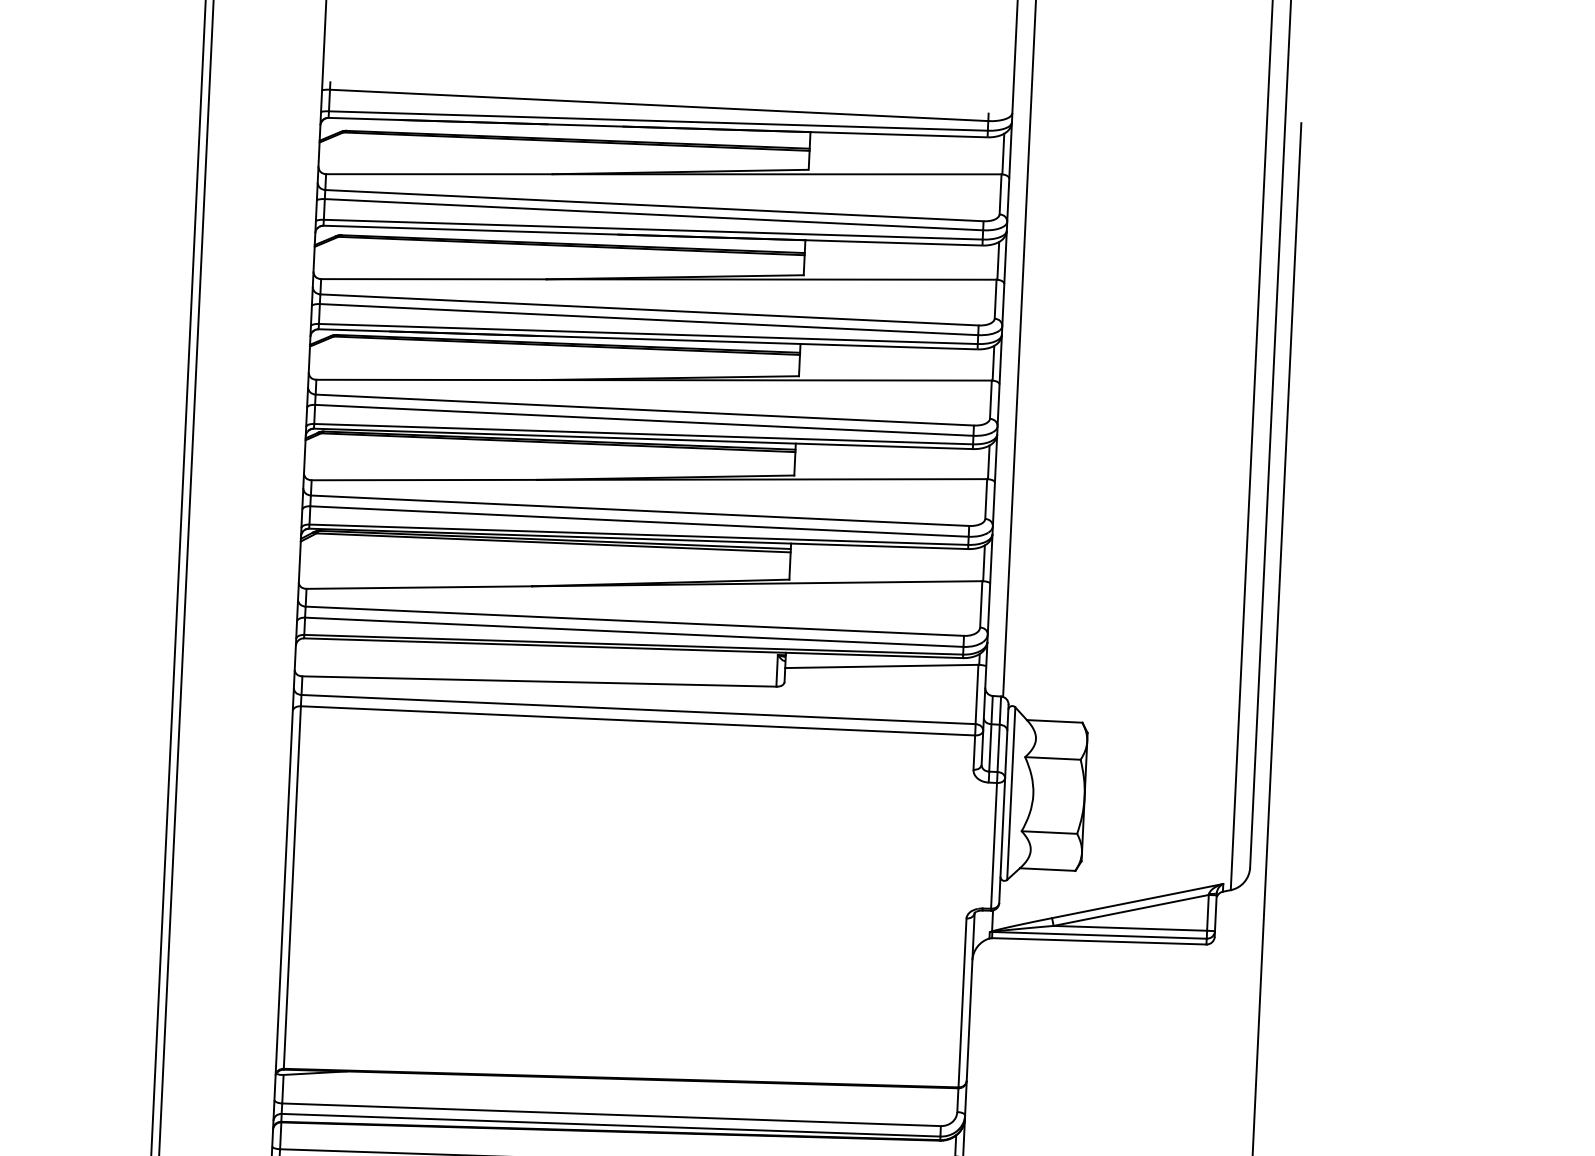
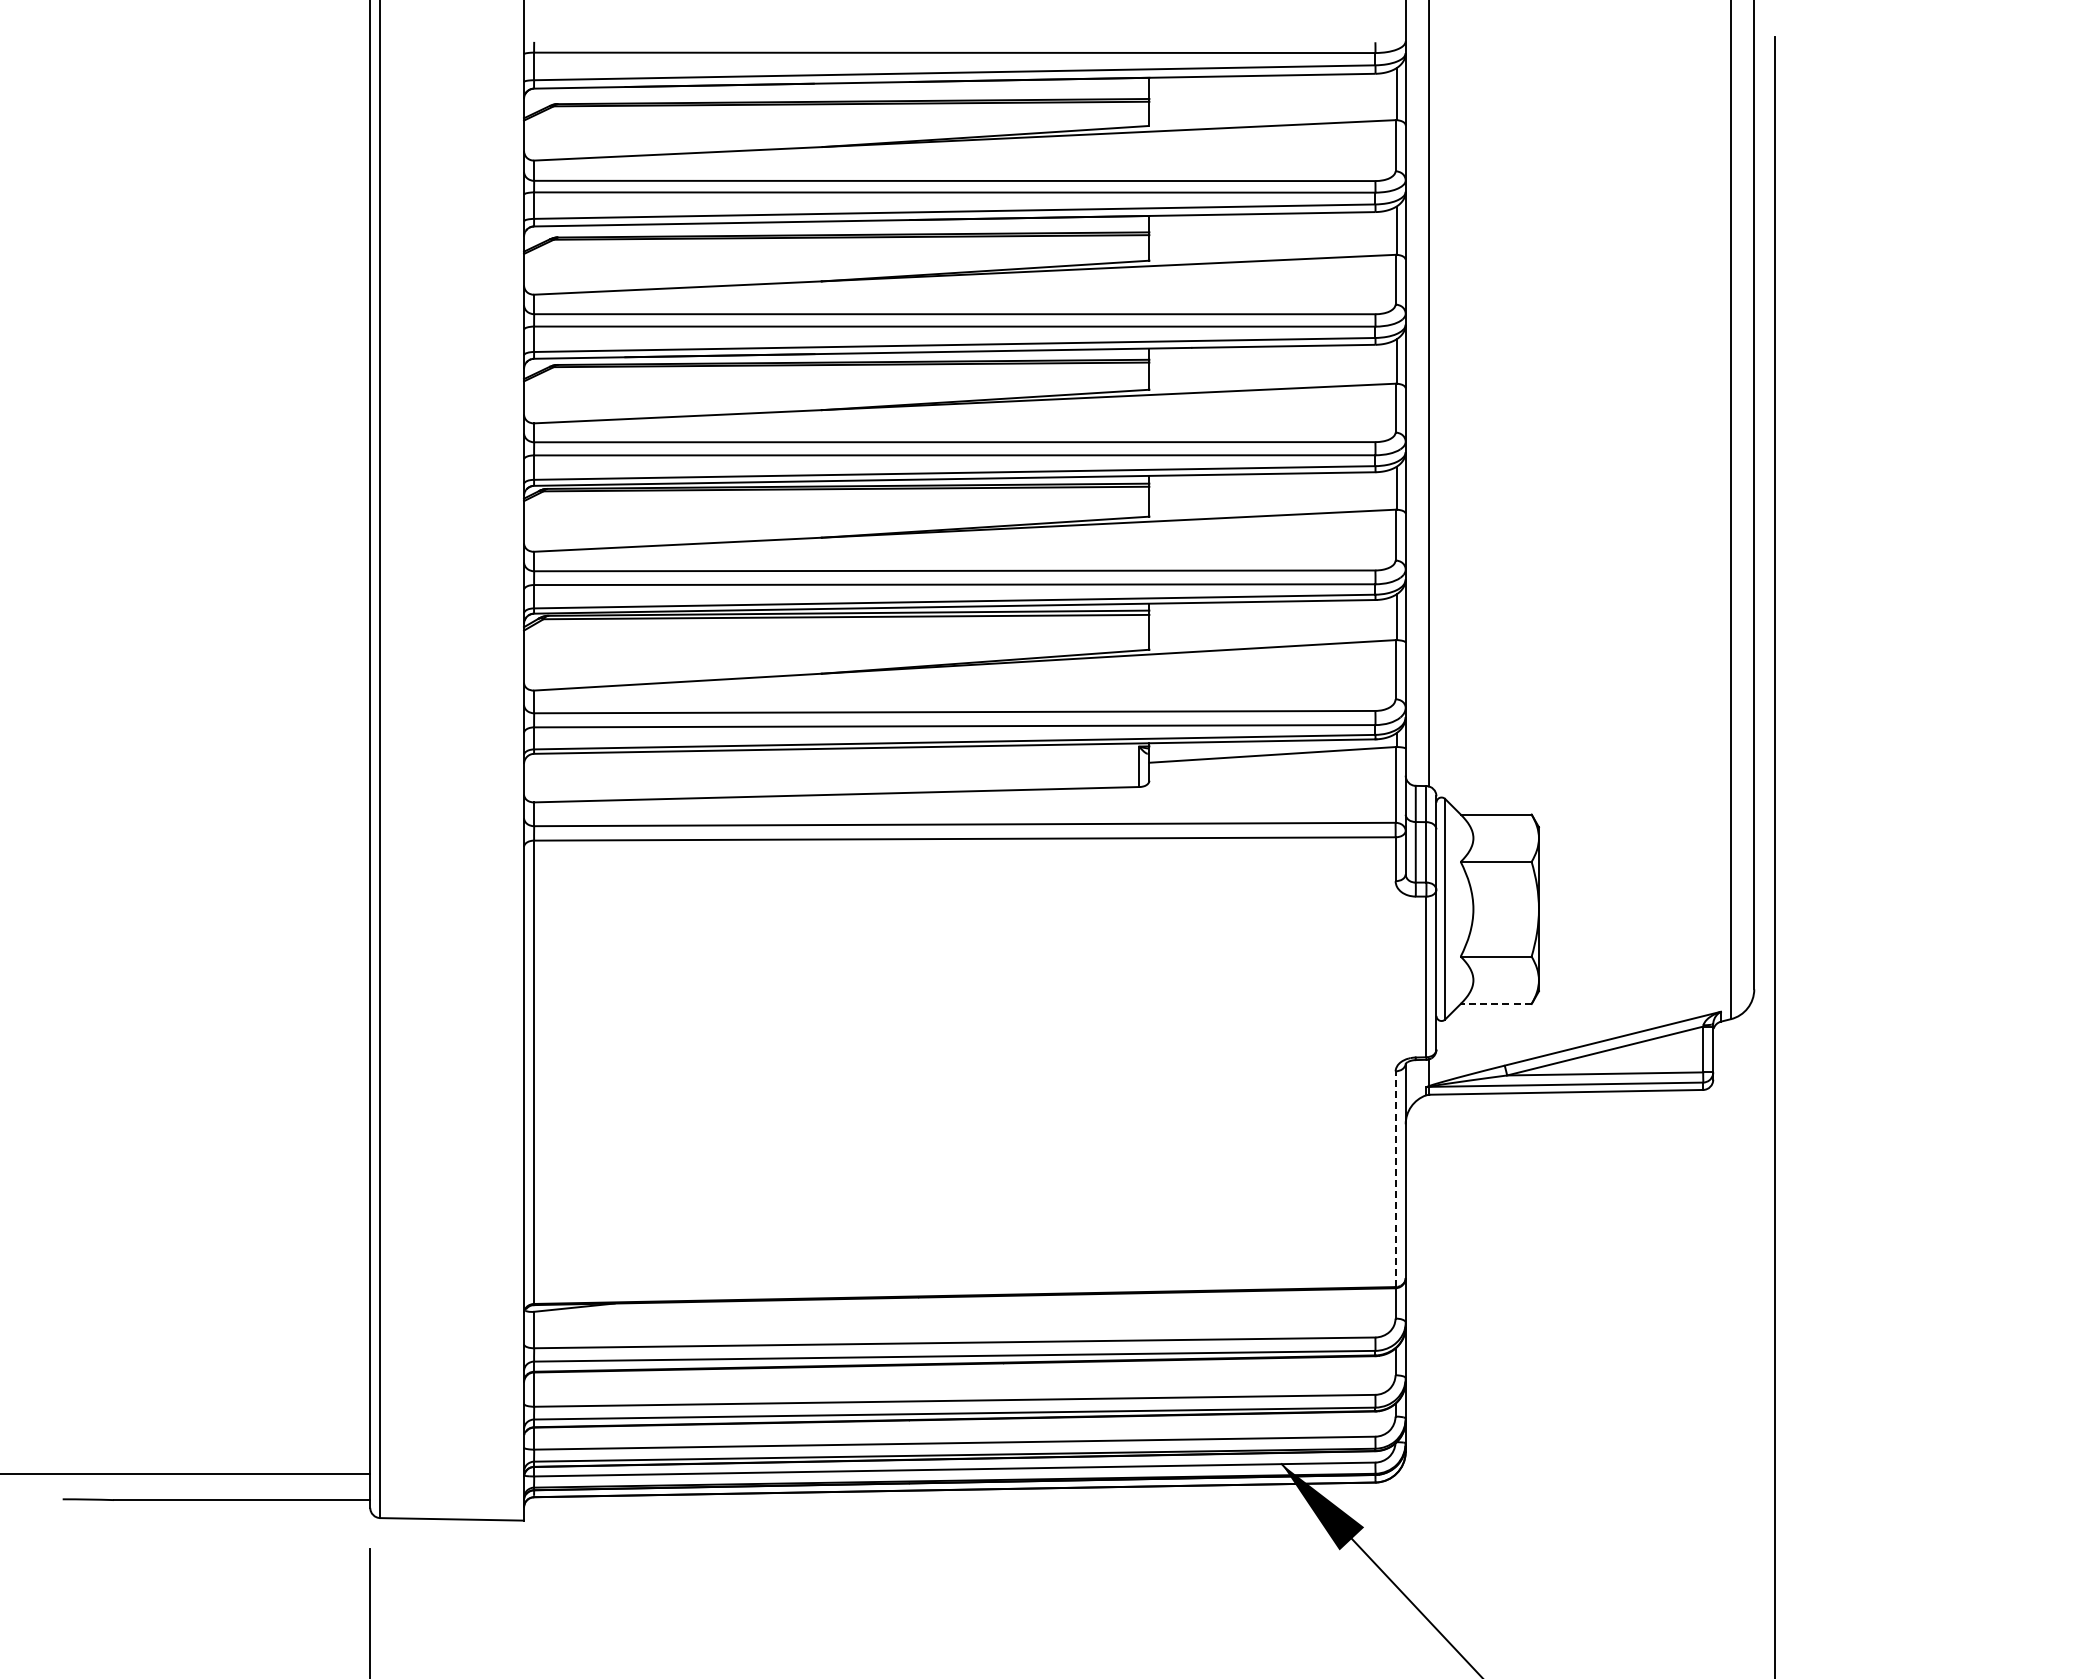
line: (1047, 869) -> (1495, 1003), solid -> dashed
line: (962, 1003) -> (1395, 1179), solid -> dashed

